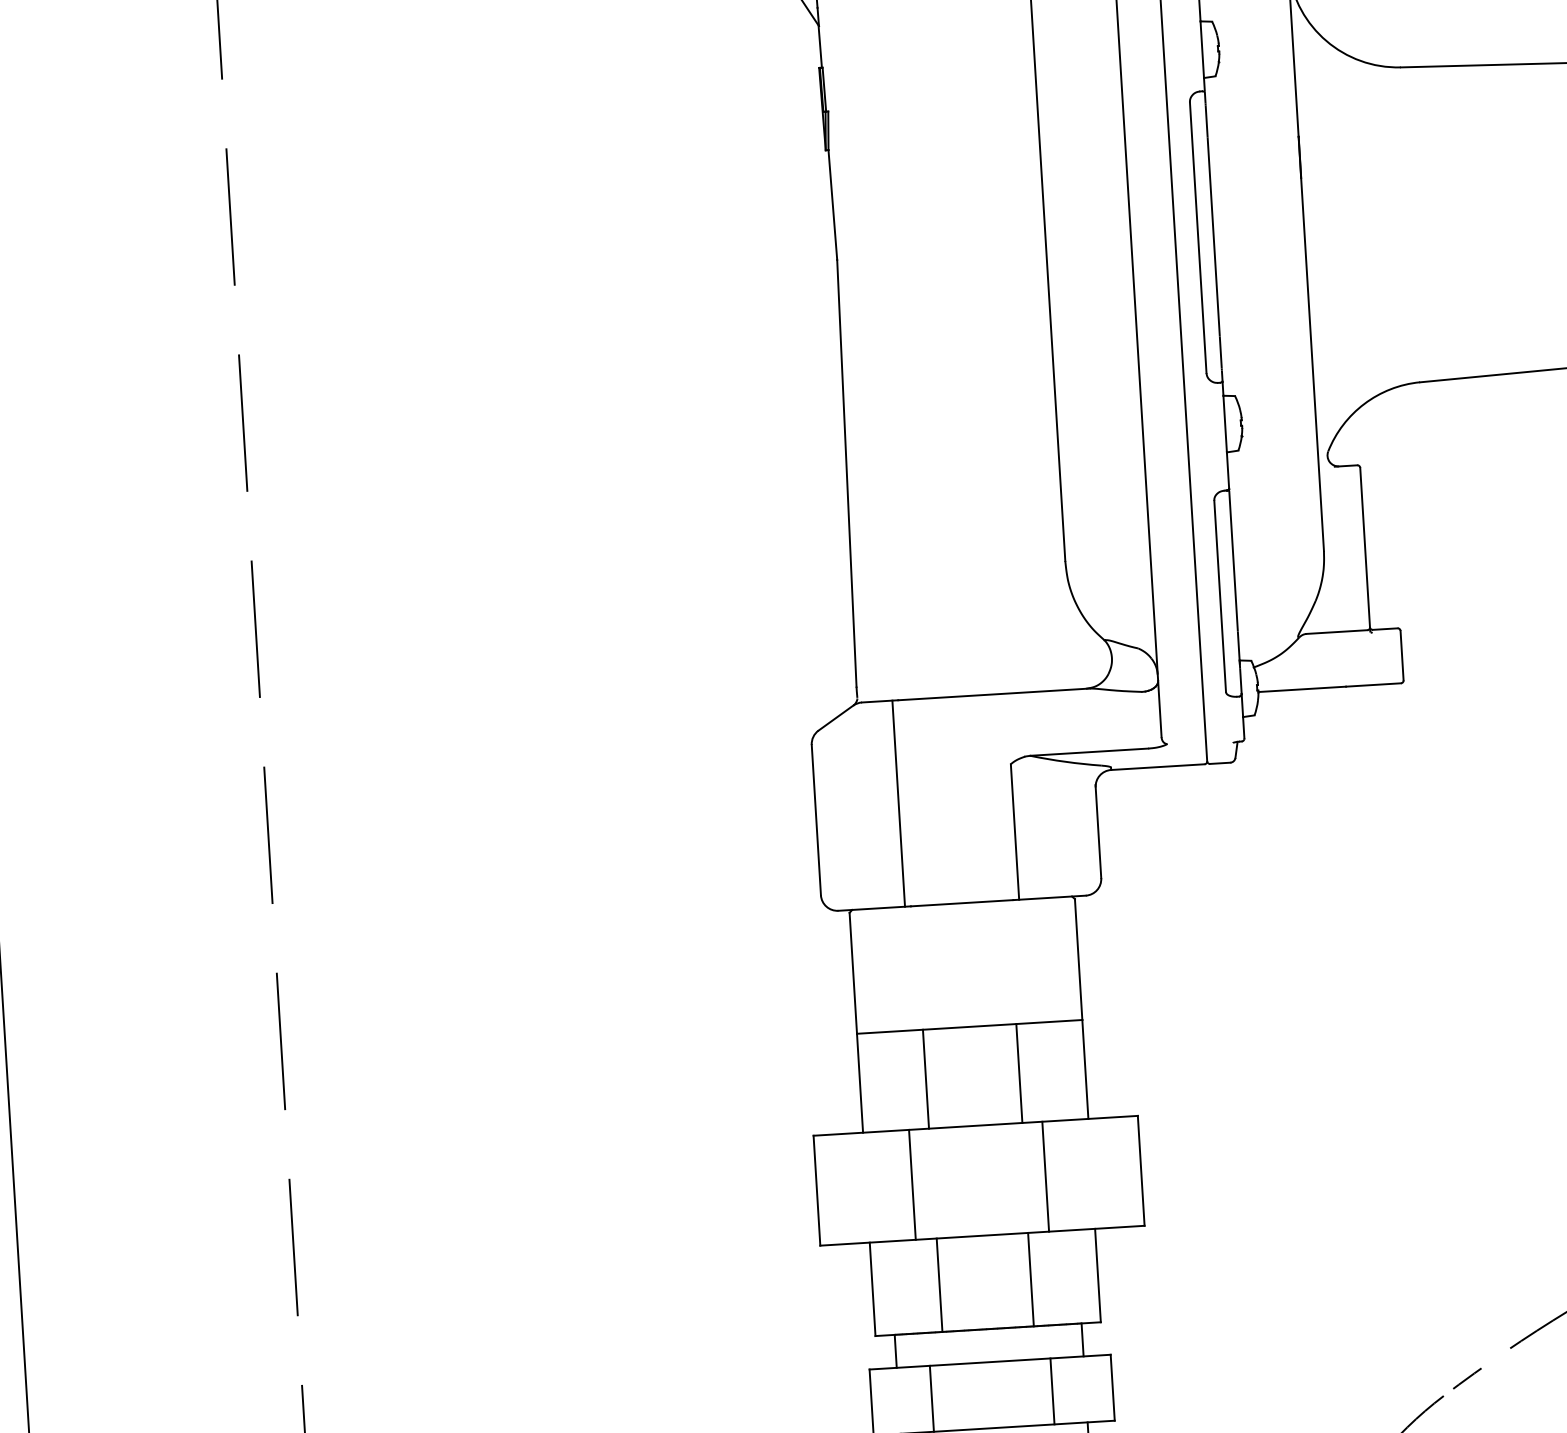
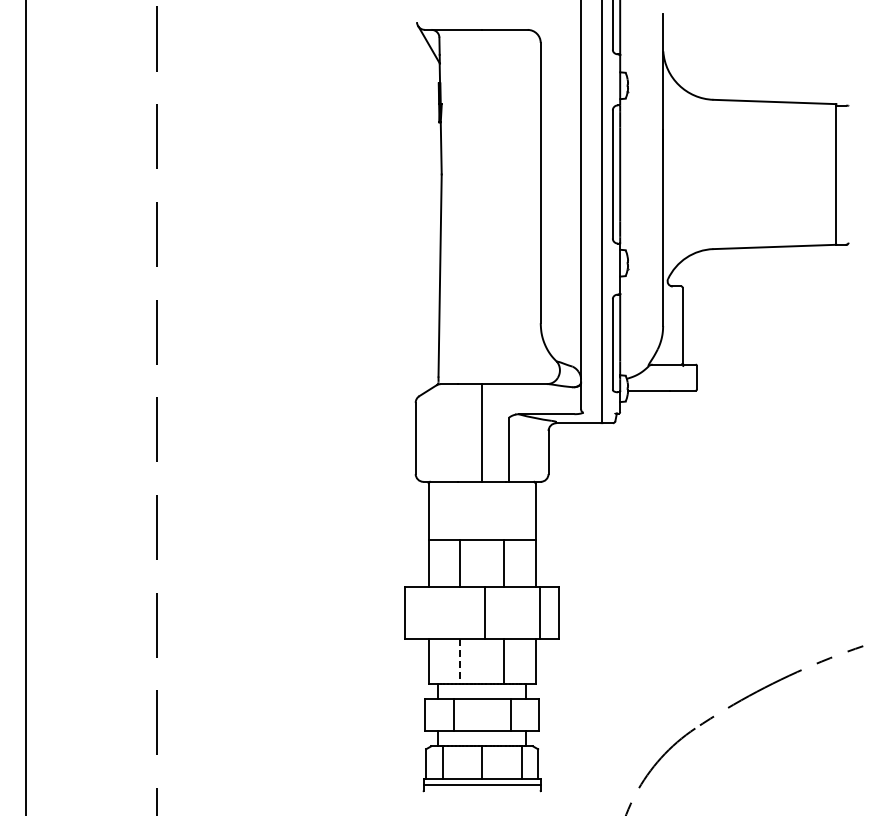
line: (899, 802) -> (482, 432), moved
line: (1045, 1176) -> (539, 613), moved
line: (912, 1185) -> (484, 613), moved
line: (939, 1287) -> (460, 662), solid -> dashed

